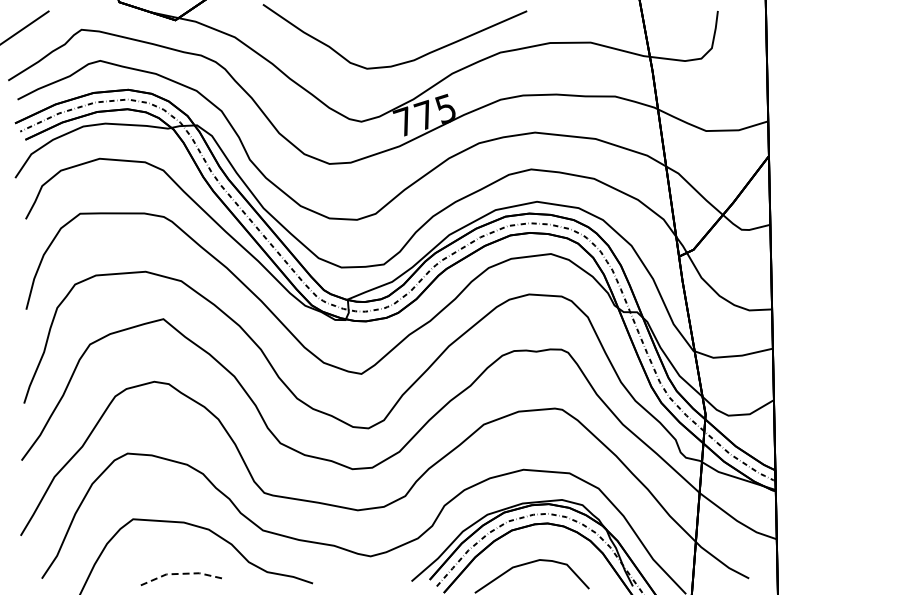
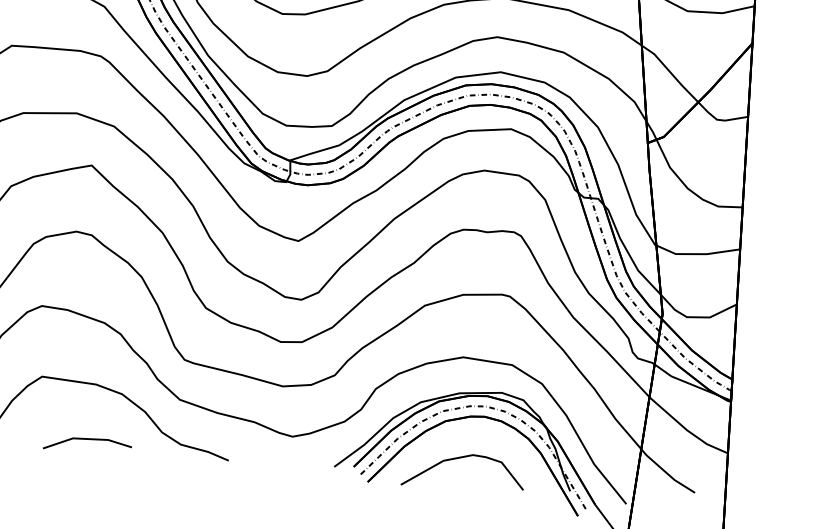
line: (179, 573) -> (87, 438), dashed -> solid

